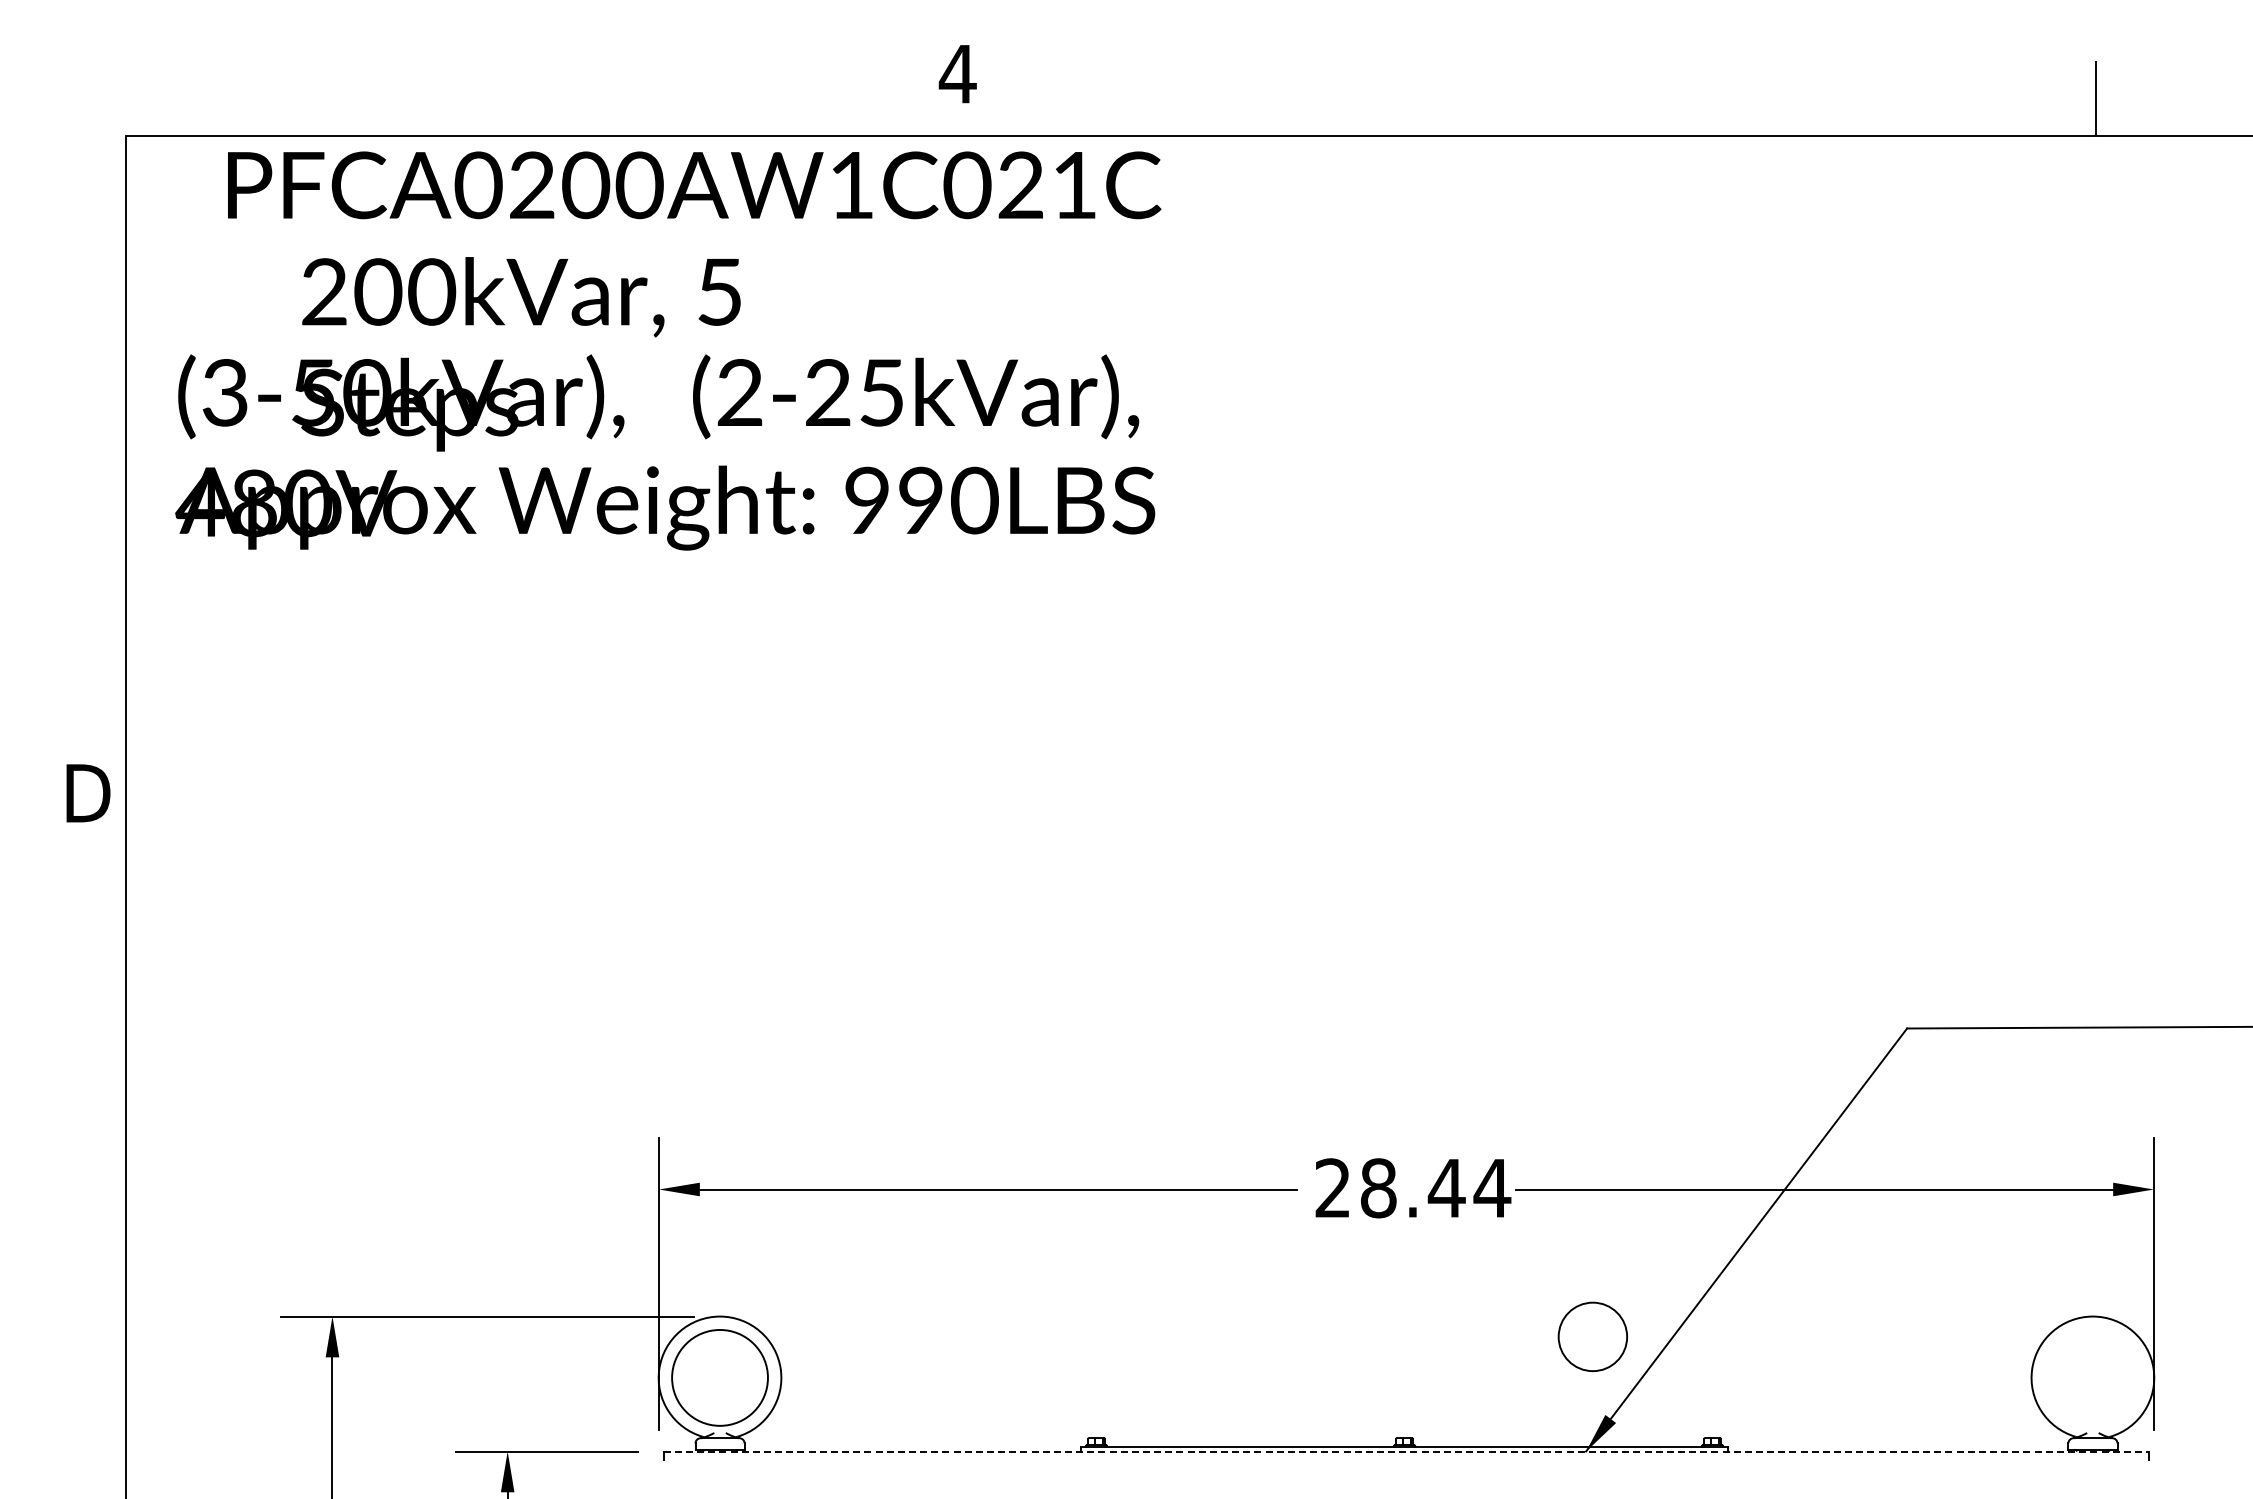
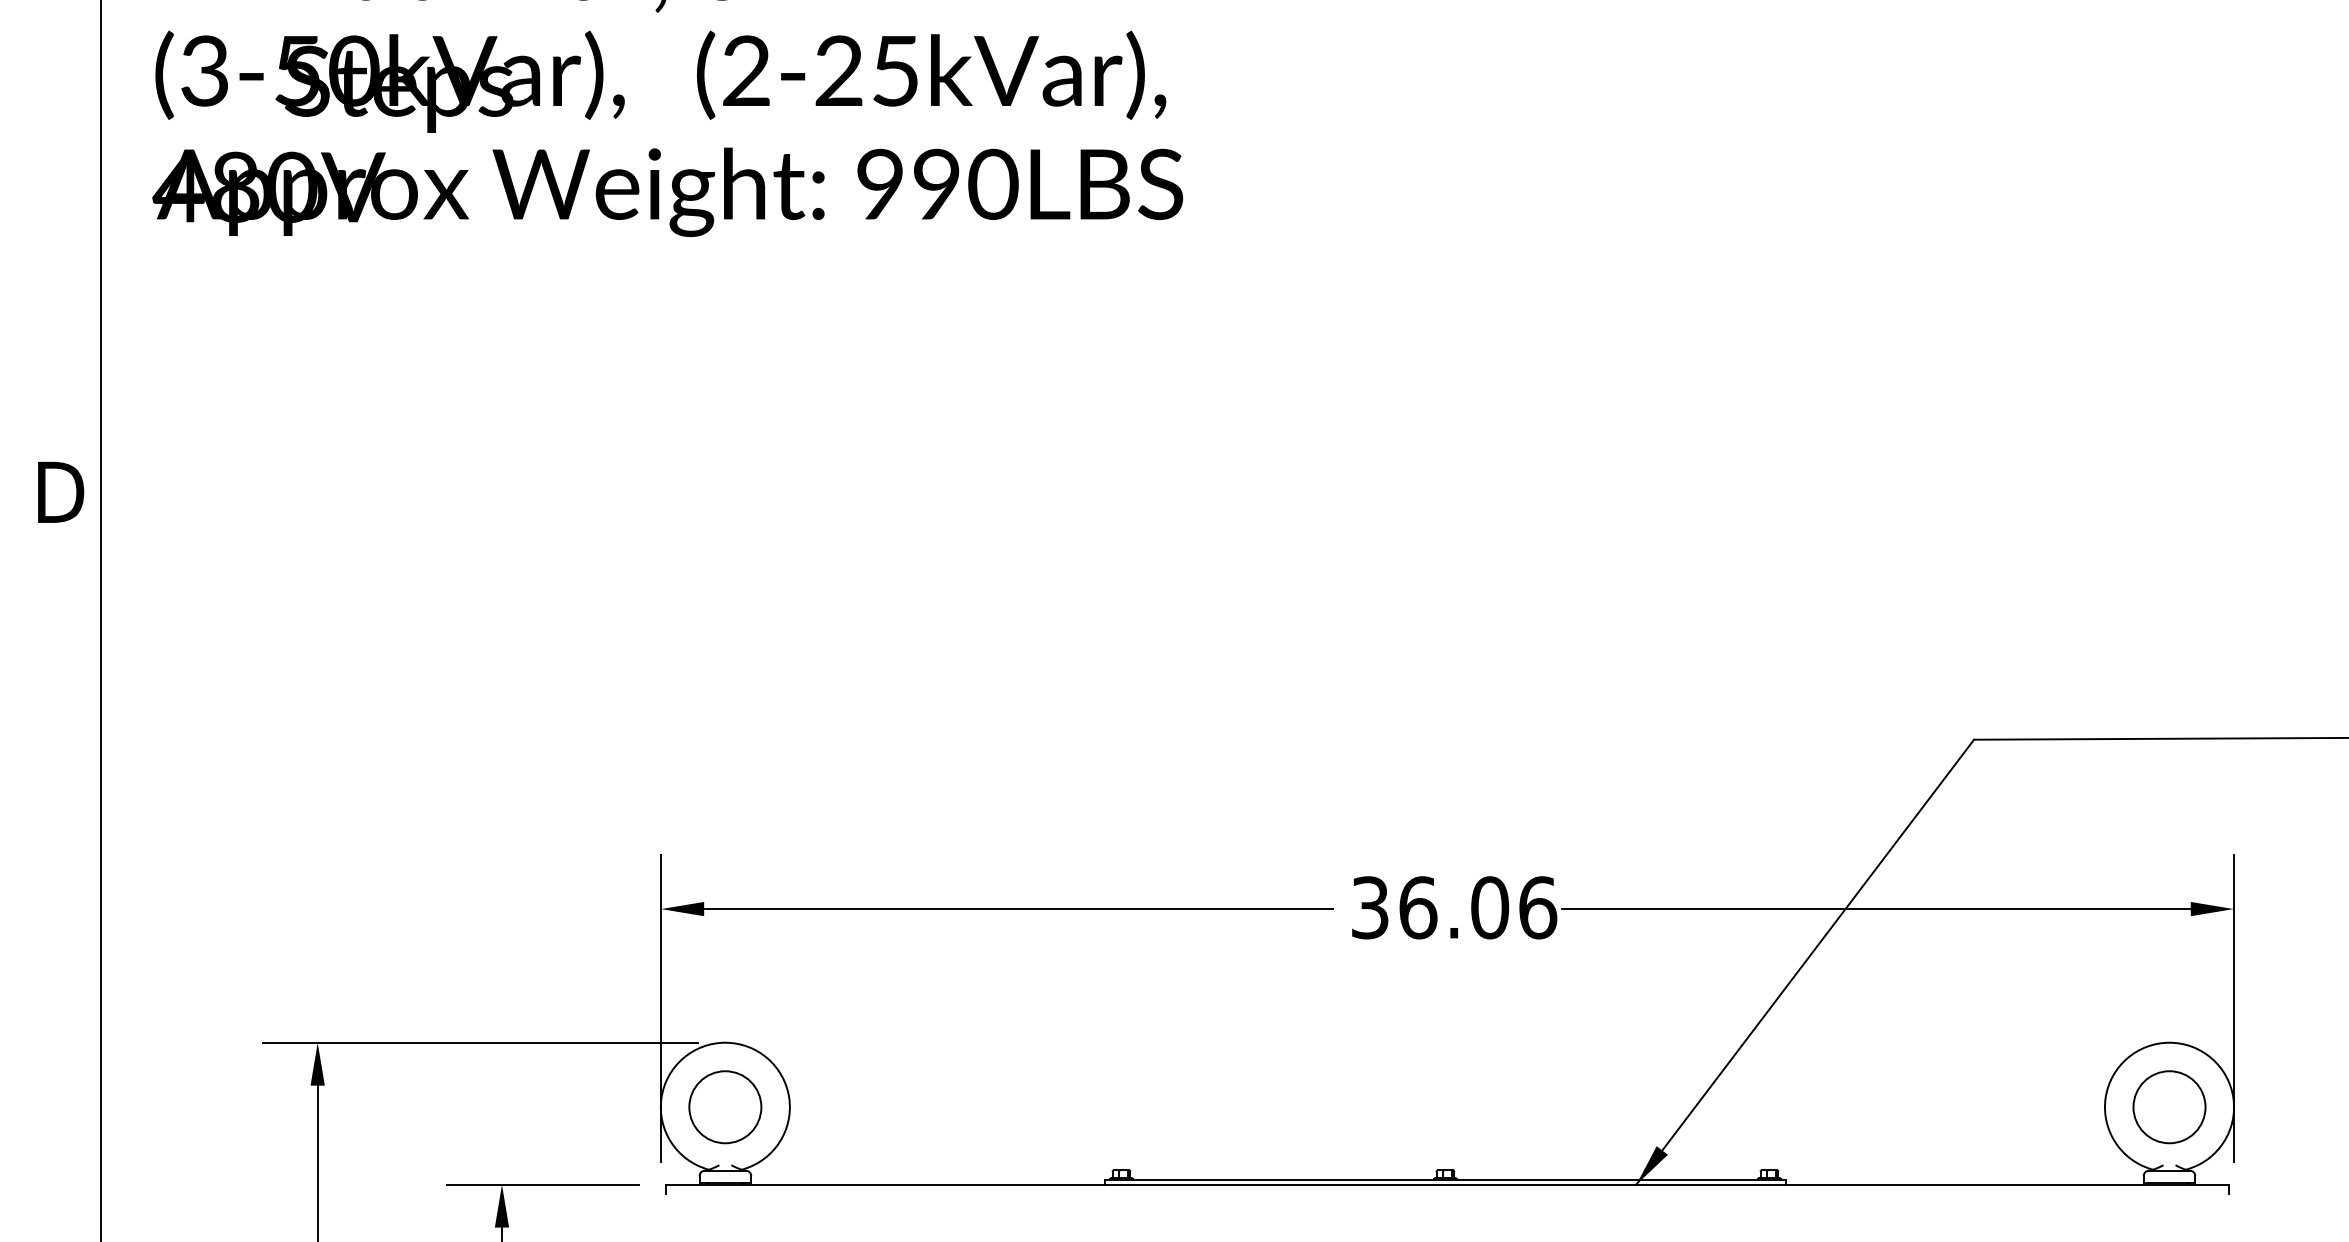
text: (1413, 1188) -> (1454, 908), 28.44 -> 36.06
circle: (1592, 1336) -> (2169, 1106), moved
circle: (719, 1377) -> (724, 1106), size x0.71
line: (1406, 1451) -> (1447, 1184), dashed -> solid

